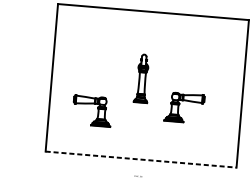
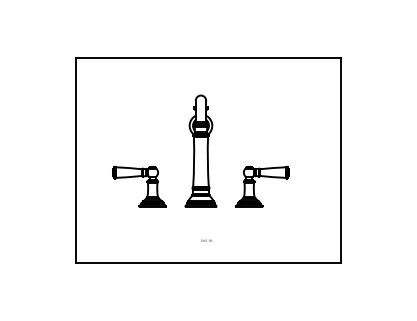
part: (142, 78) -> (200, 150), size x1.67
part: (98, 111) -> (147, 186), moved
line: (141, 159) -> (208, 263), dashed -> solid
text: (138, 176) -> (206, 240), moved

